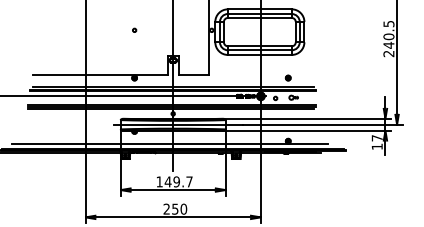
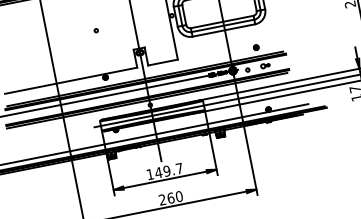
text: (175, 208) -> (170, 197), 250 -> 260

